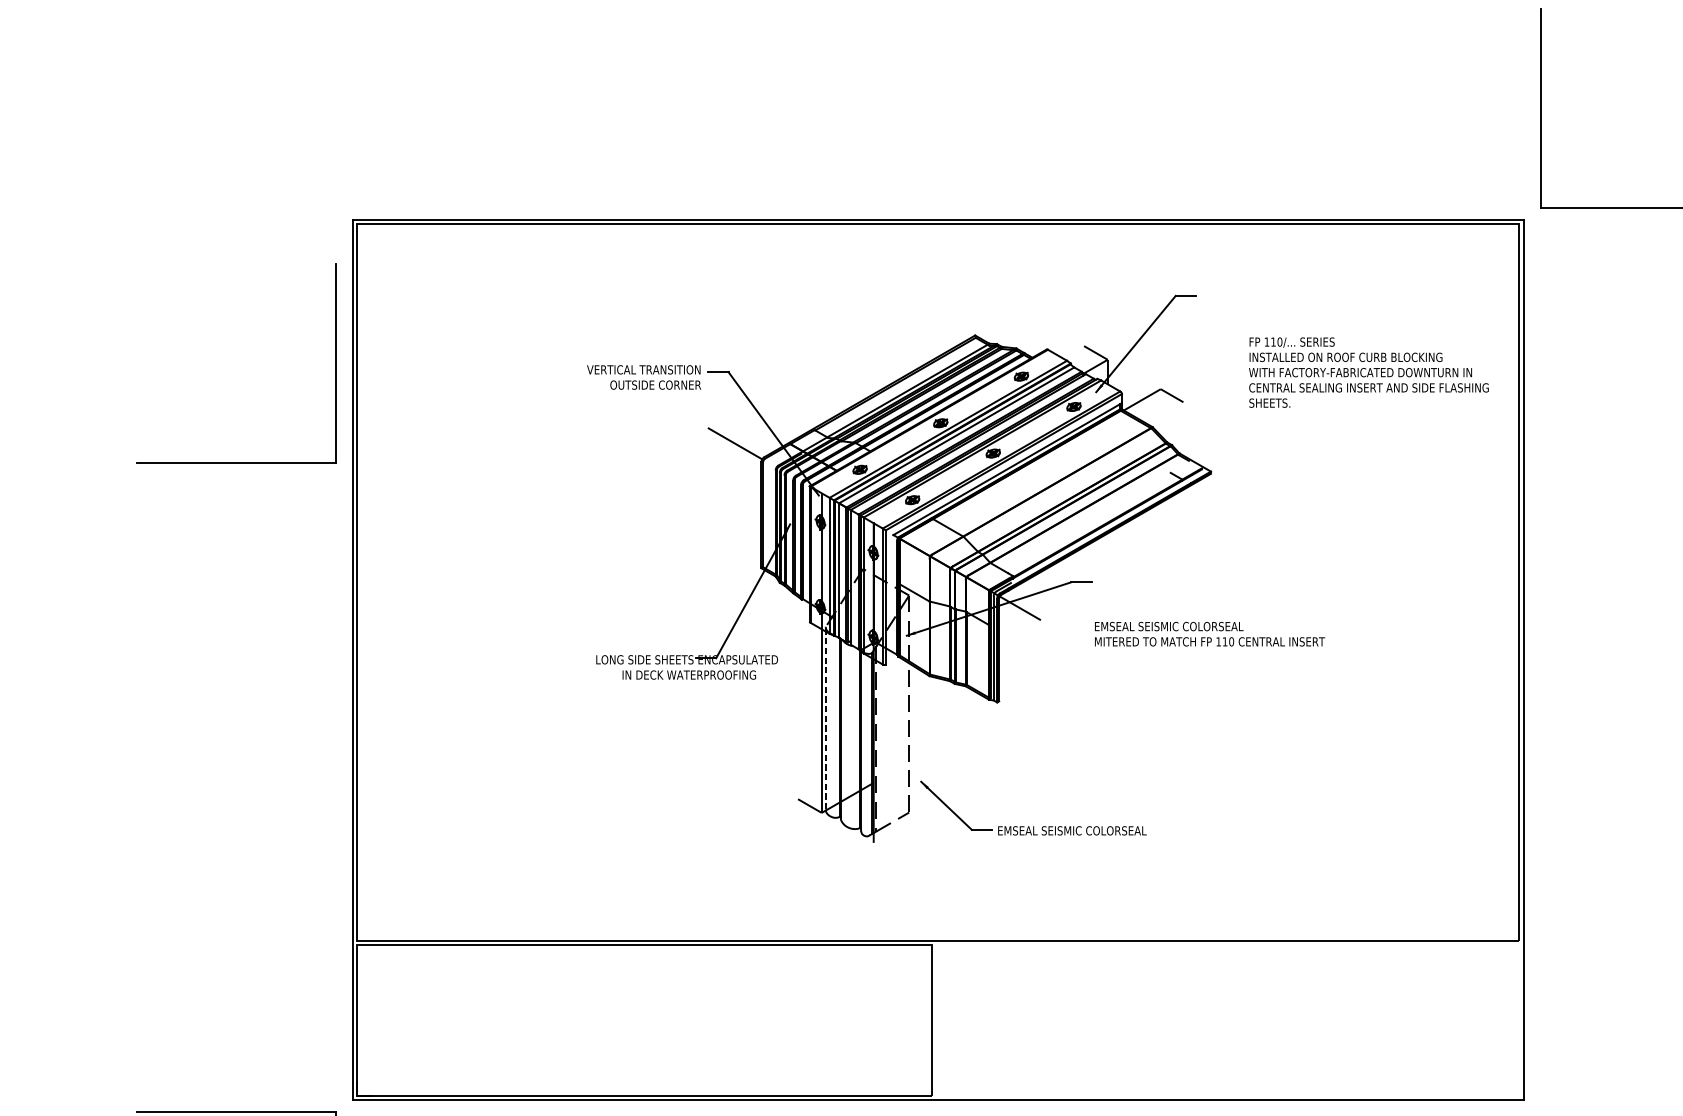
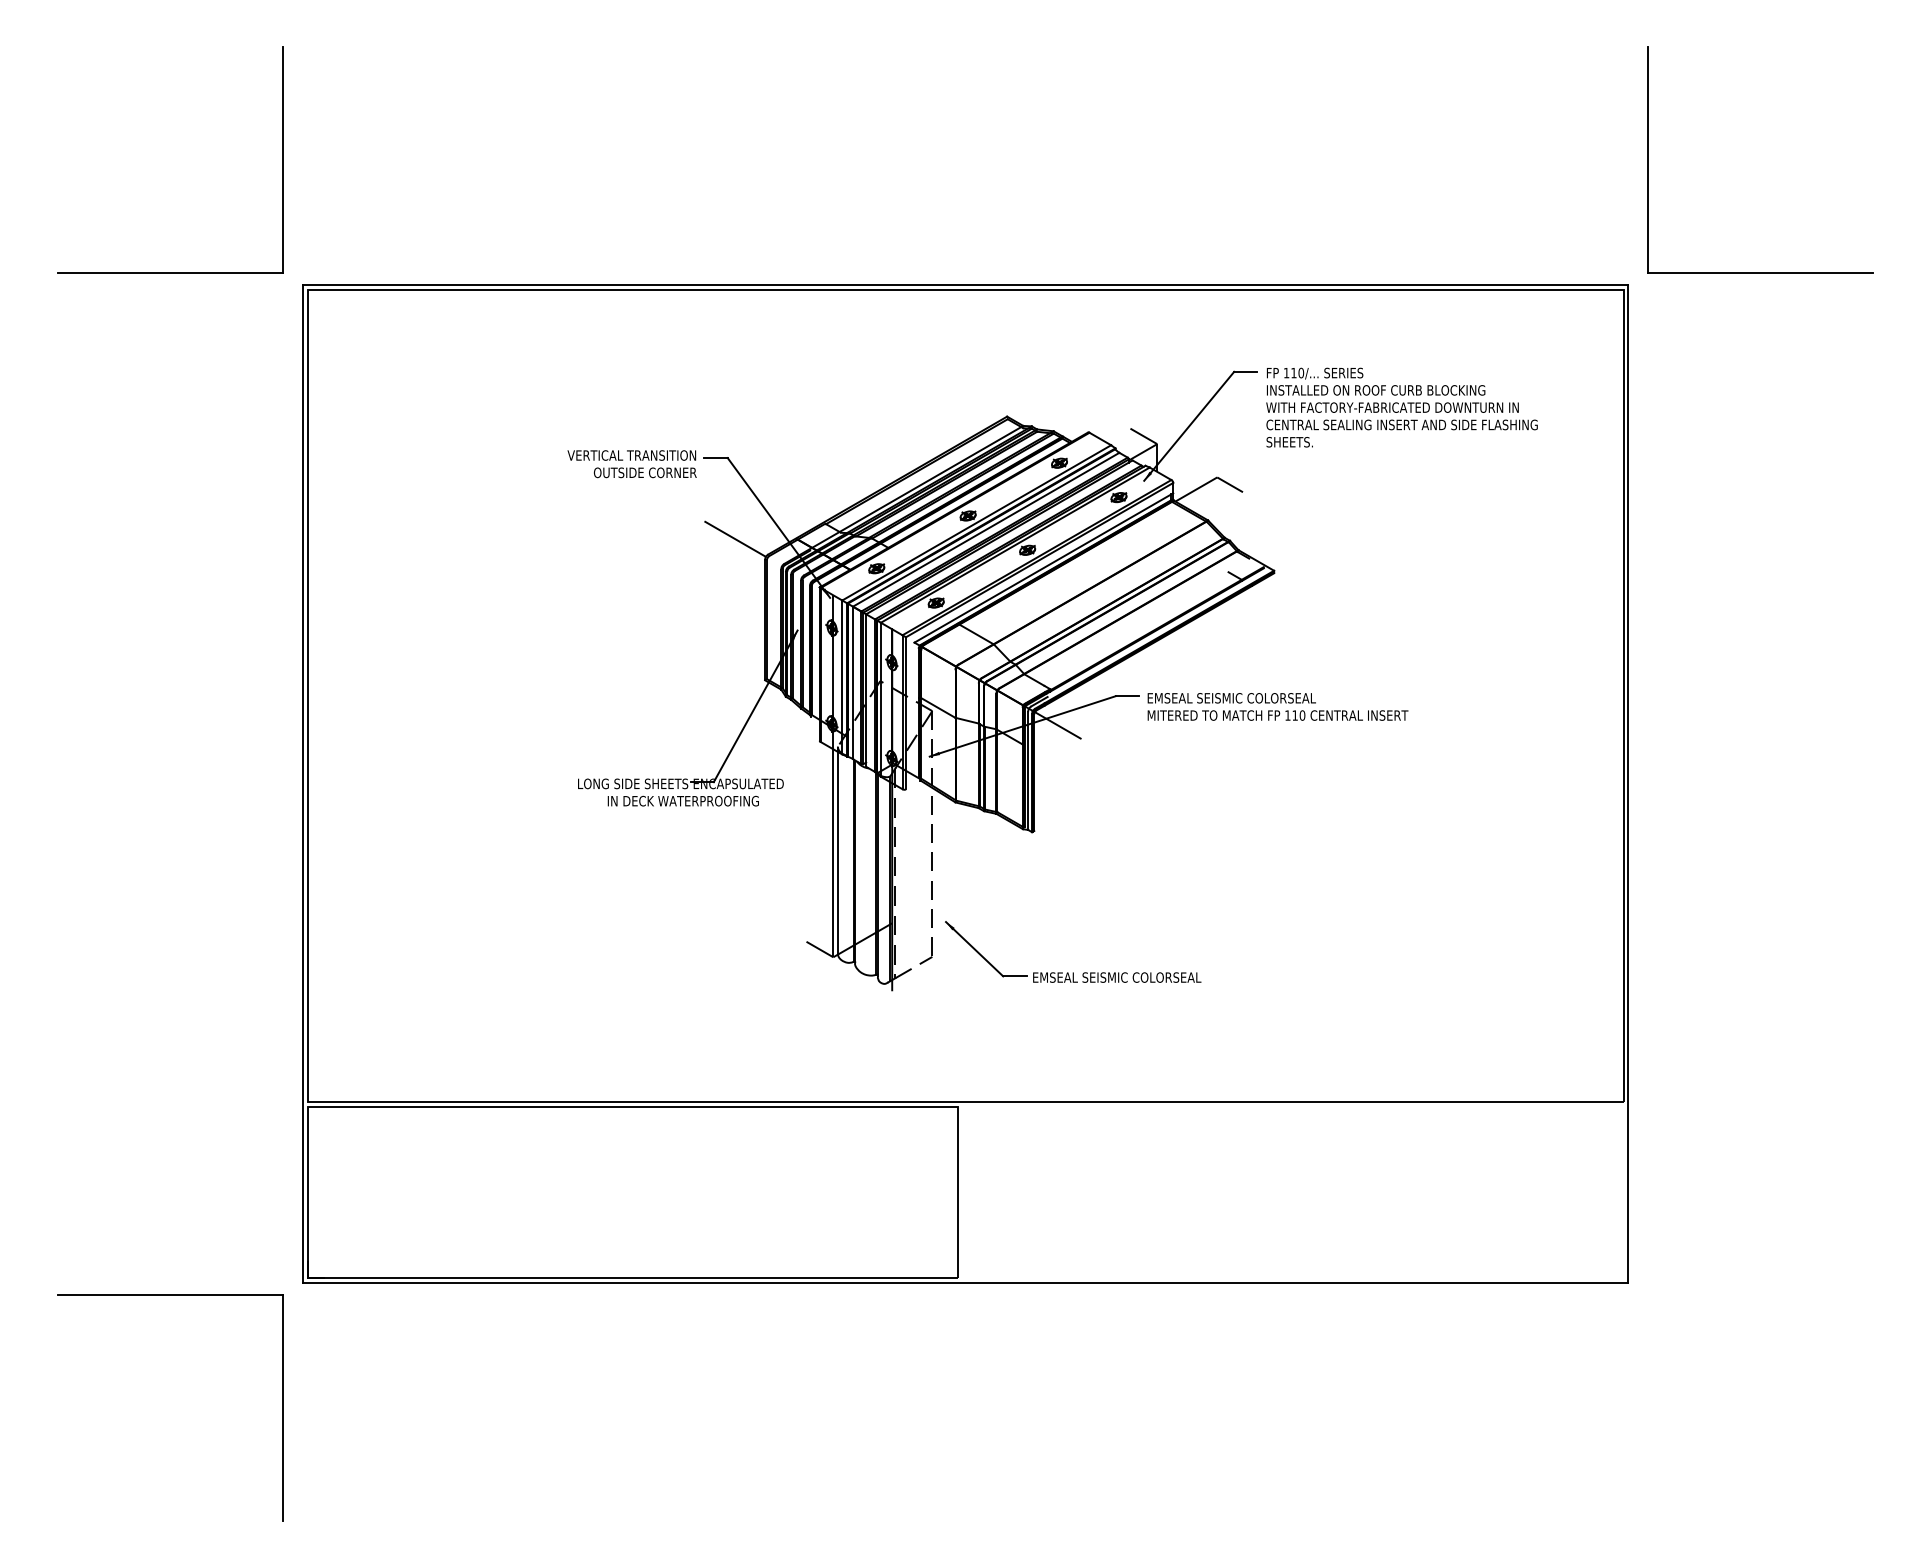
part: (335, 362) -> (282, 159), moved
text: (1368, 372) -> (1401, 407), moved
text: (1209, 633) -> (1277, 706), moved
line: (826, 718) -> (838, 850), dashed -> solid

